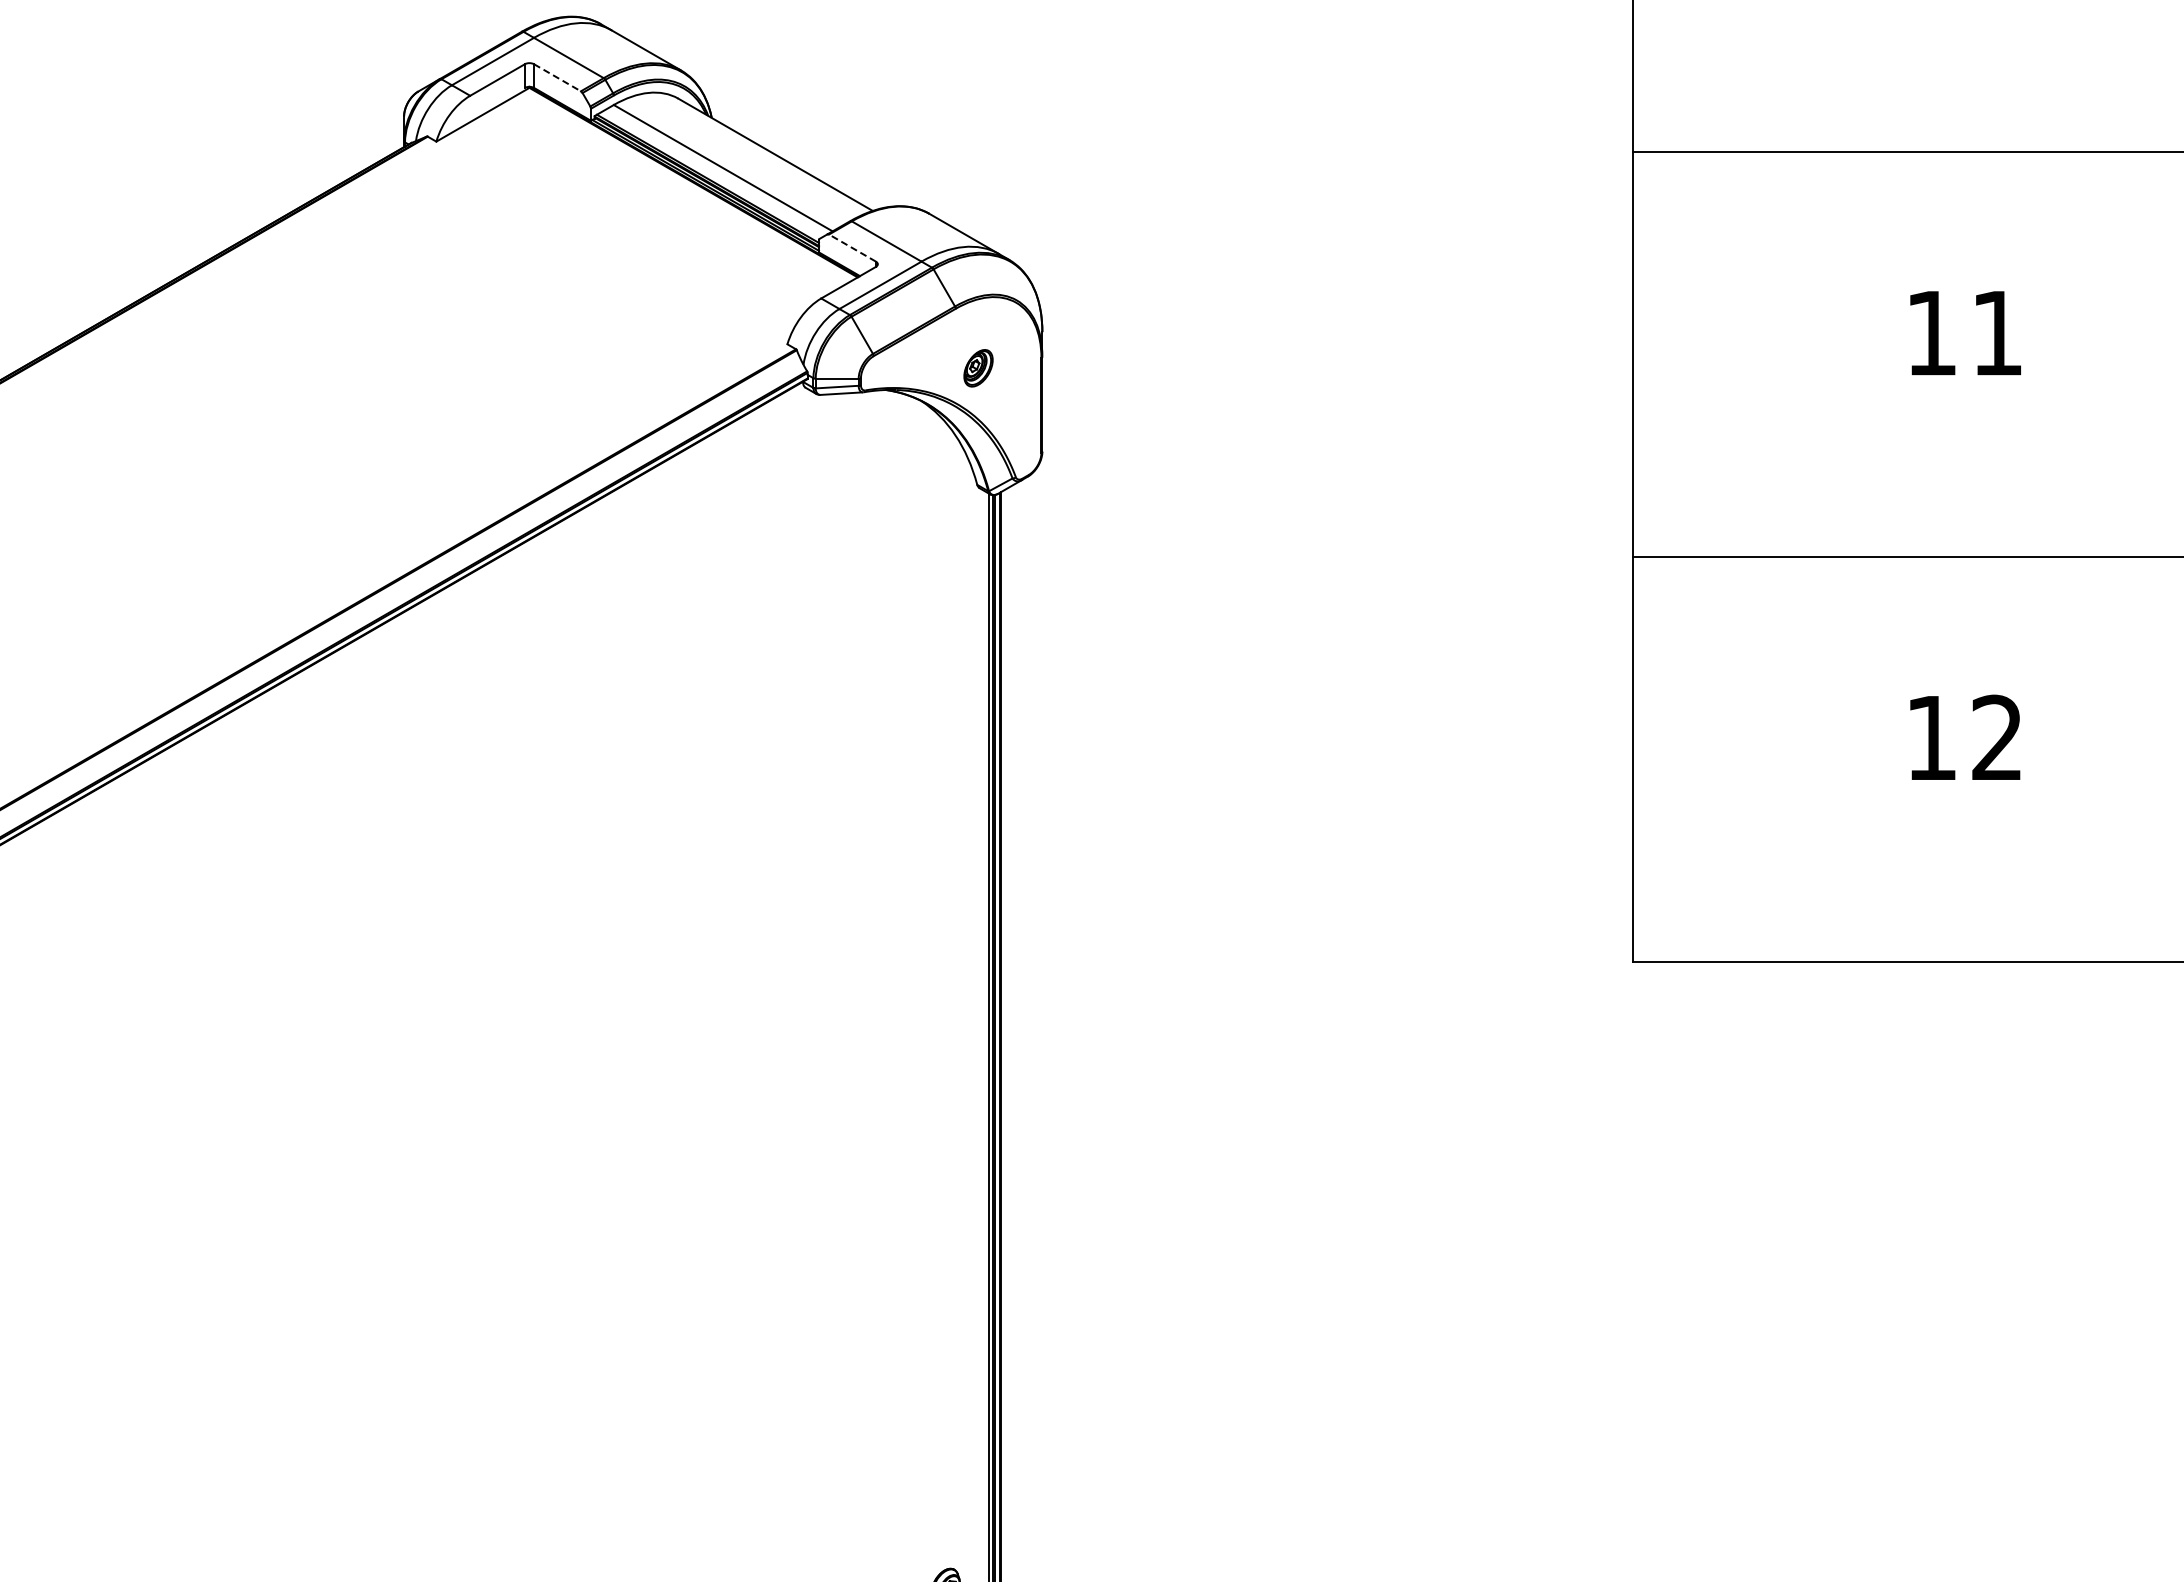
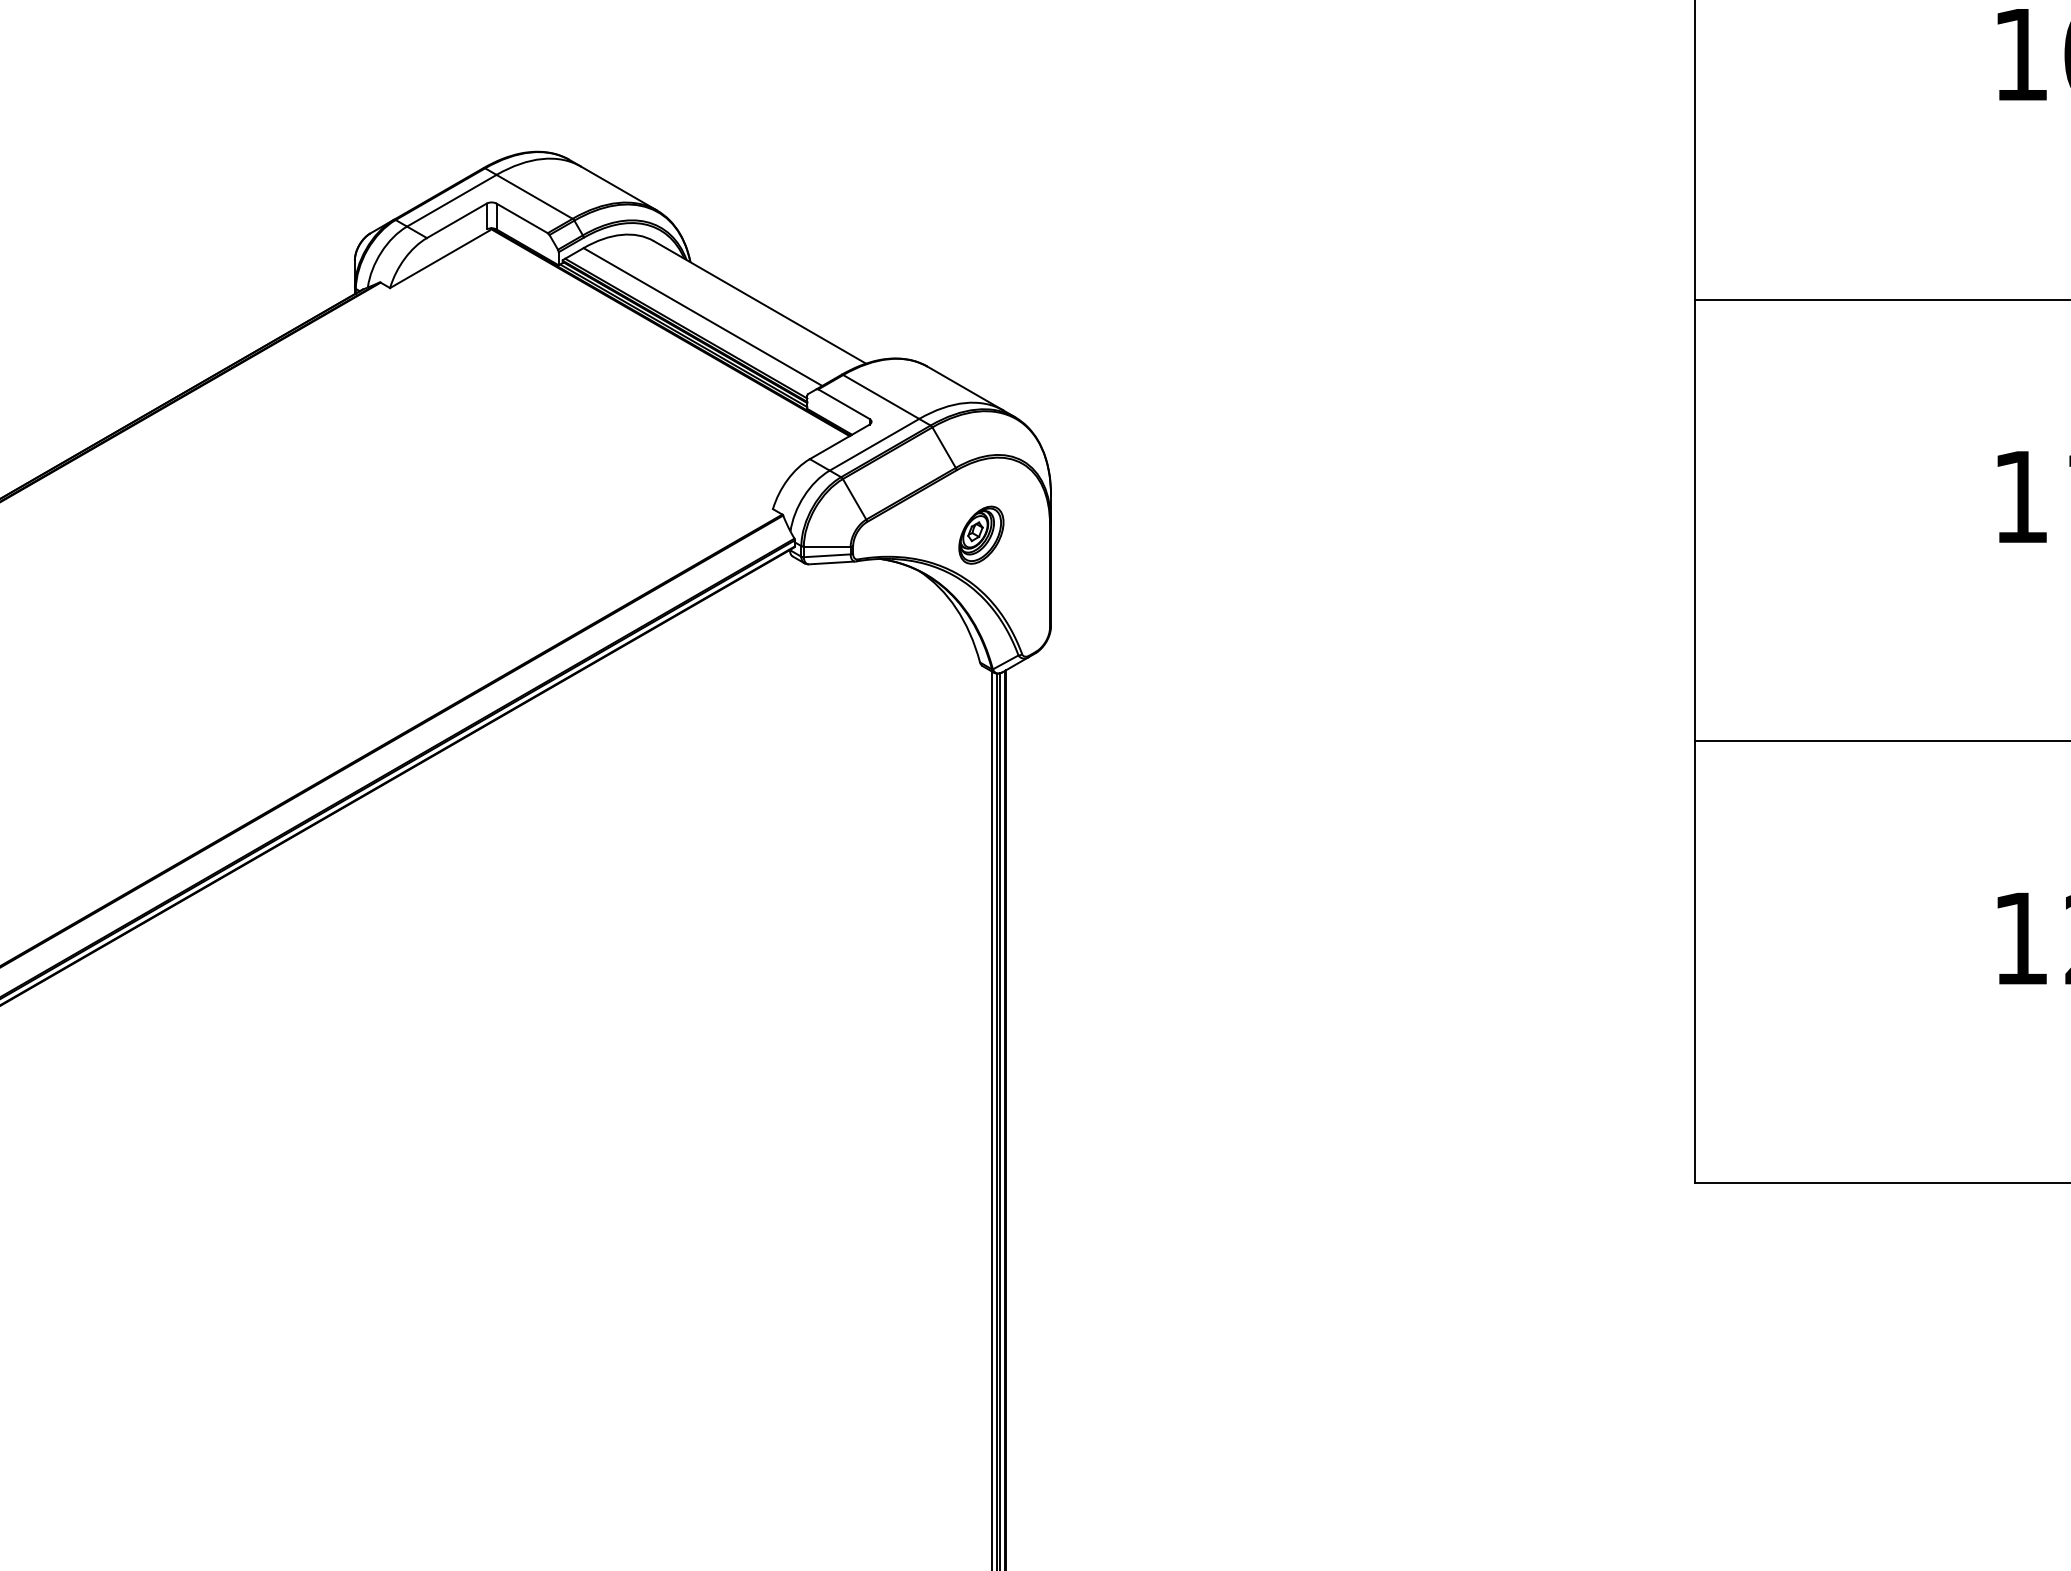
line: (557, 78) -> (522, 219), dashed -> solid
line: (852, 247) -> (843, 403), dashed -> solid
part: (978, 368) -> (981, 535), size x1.43

